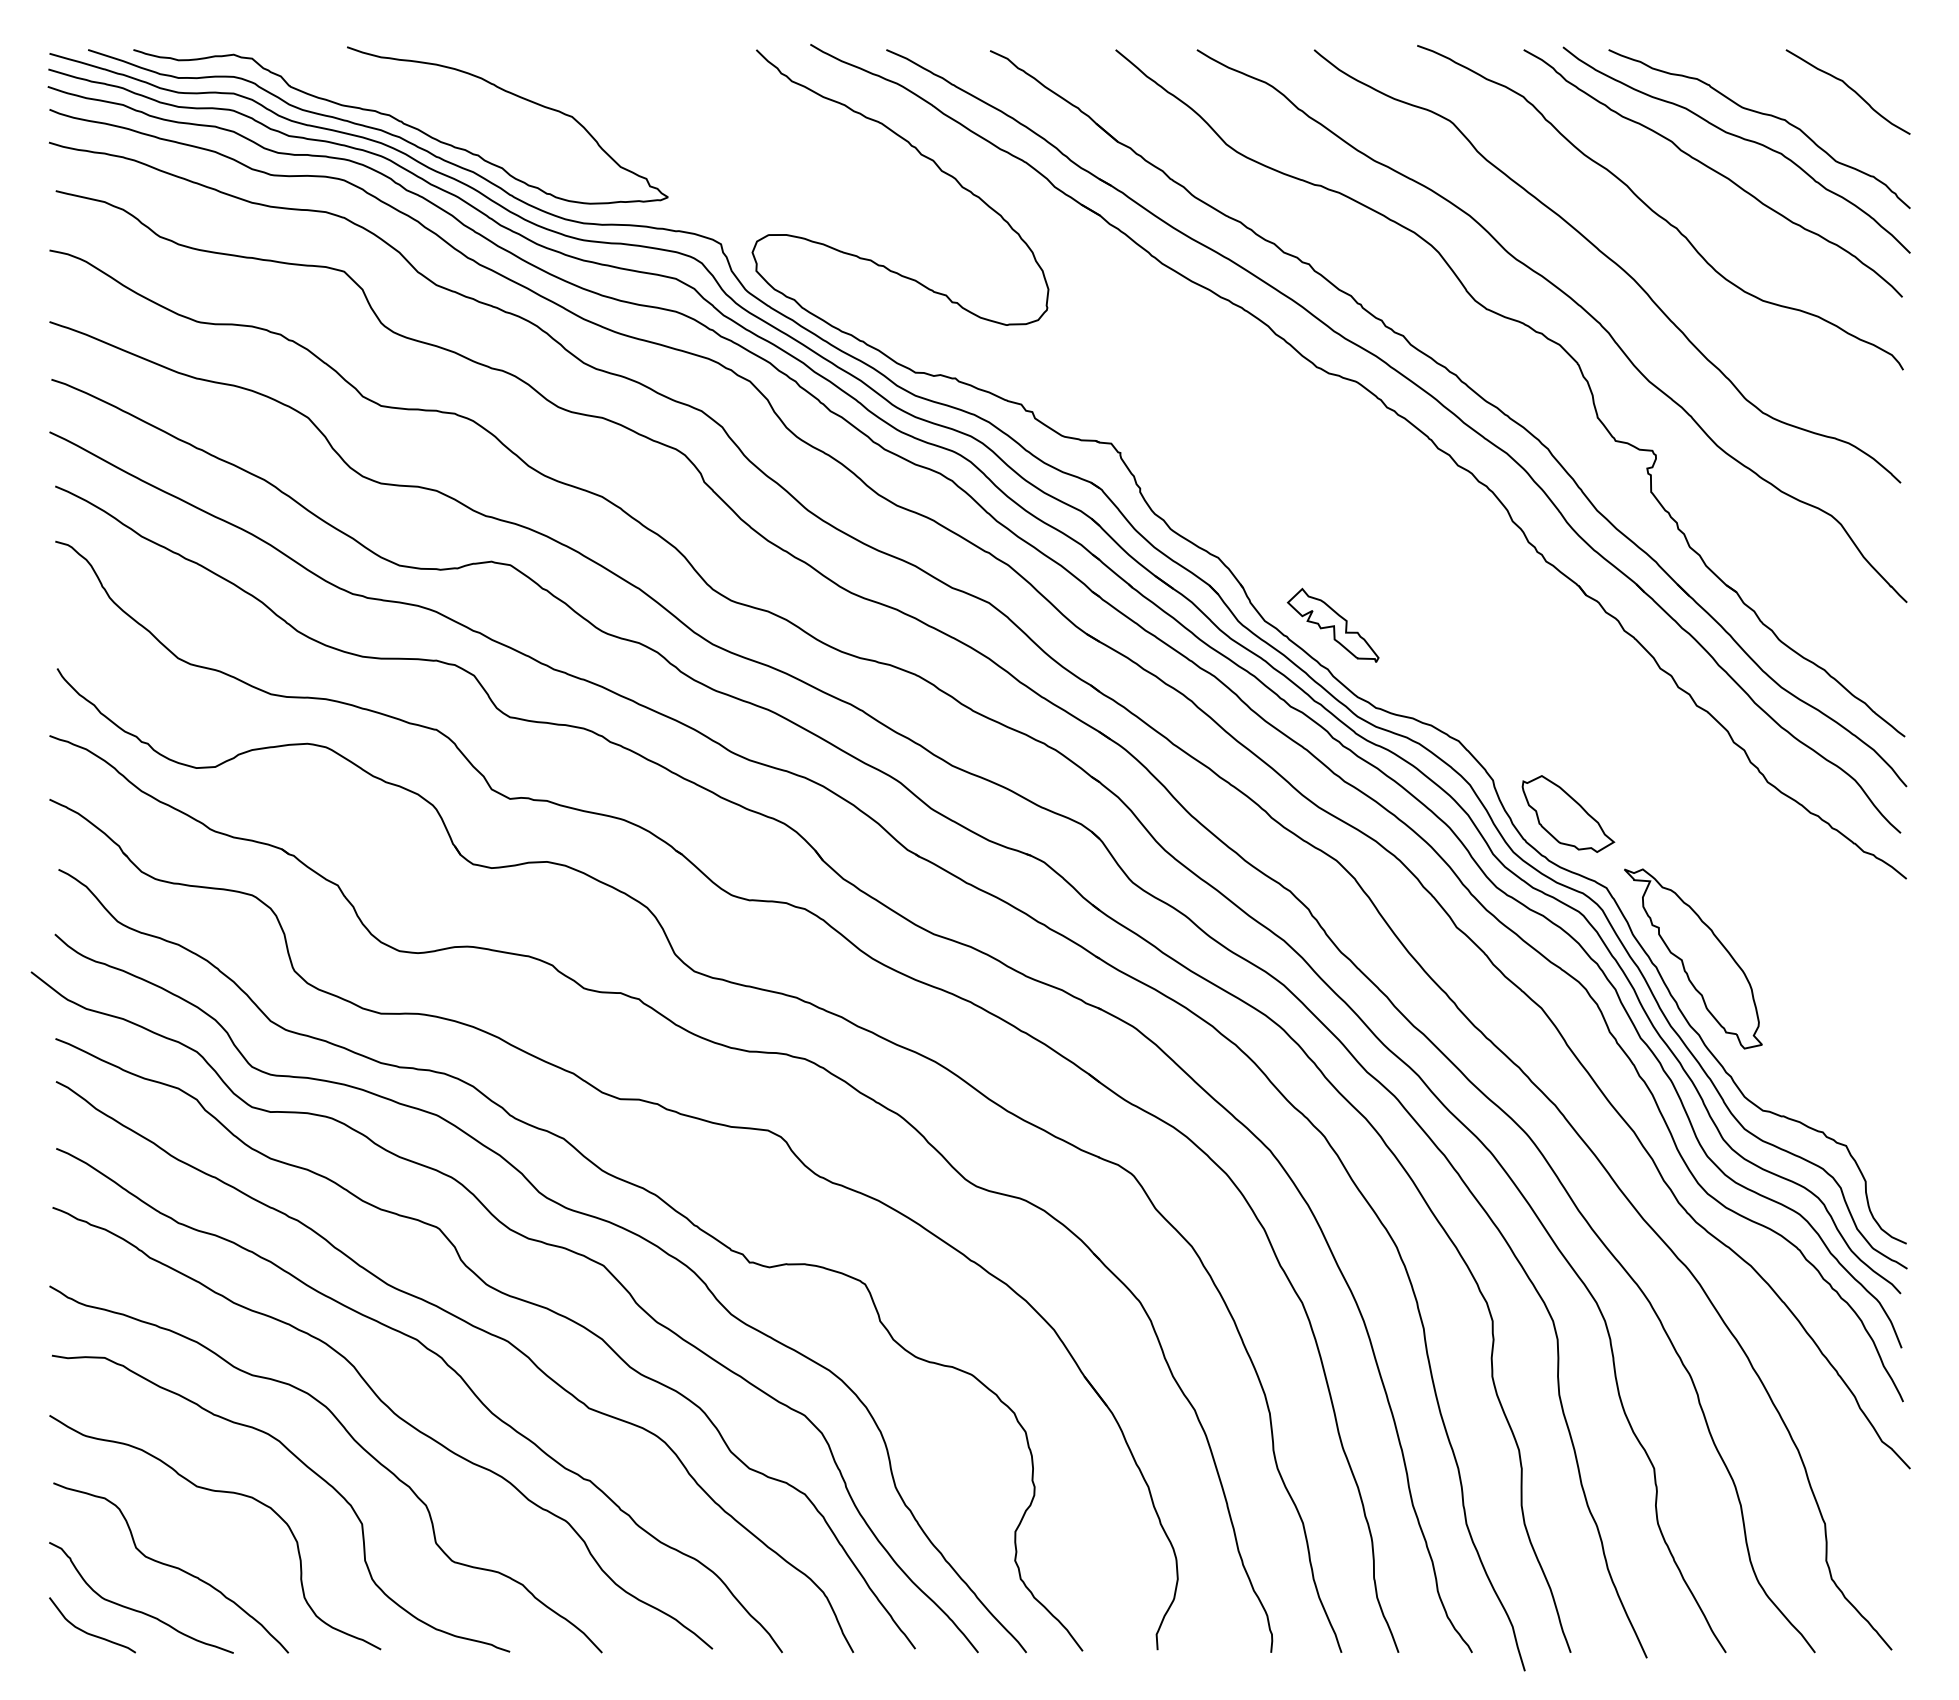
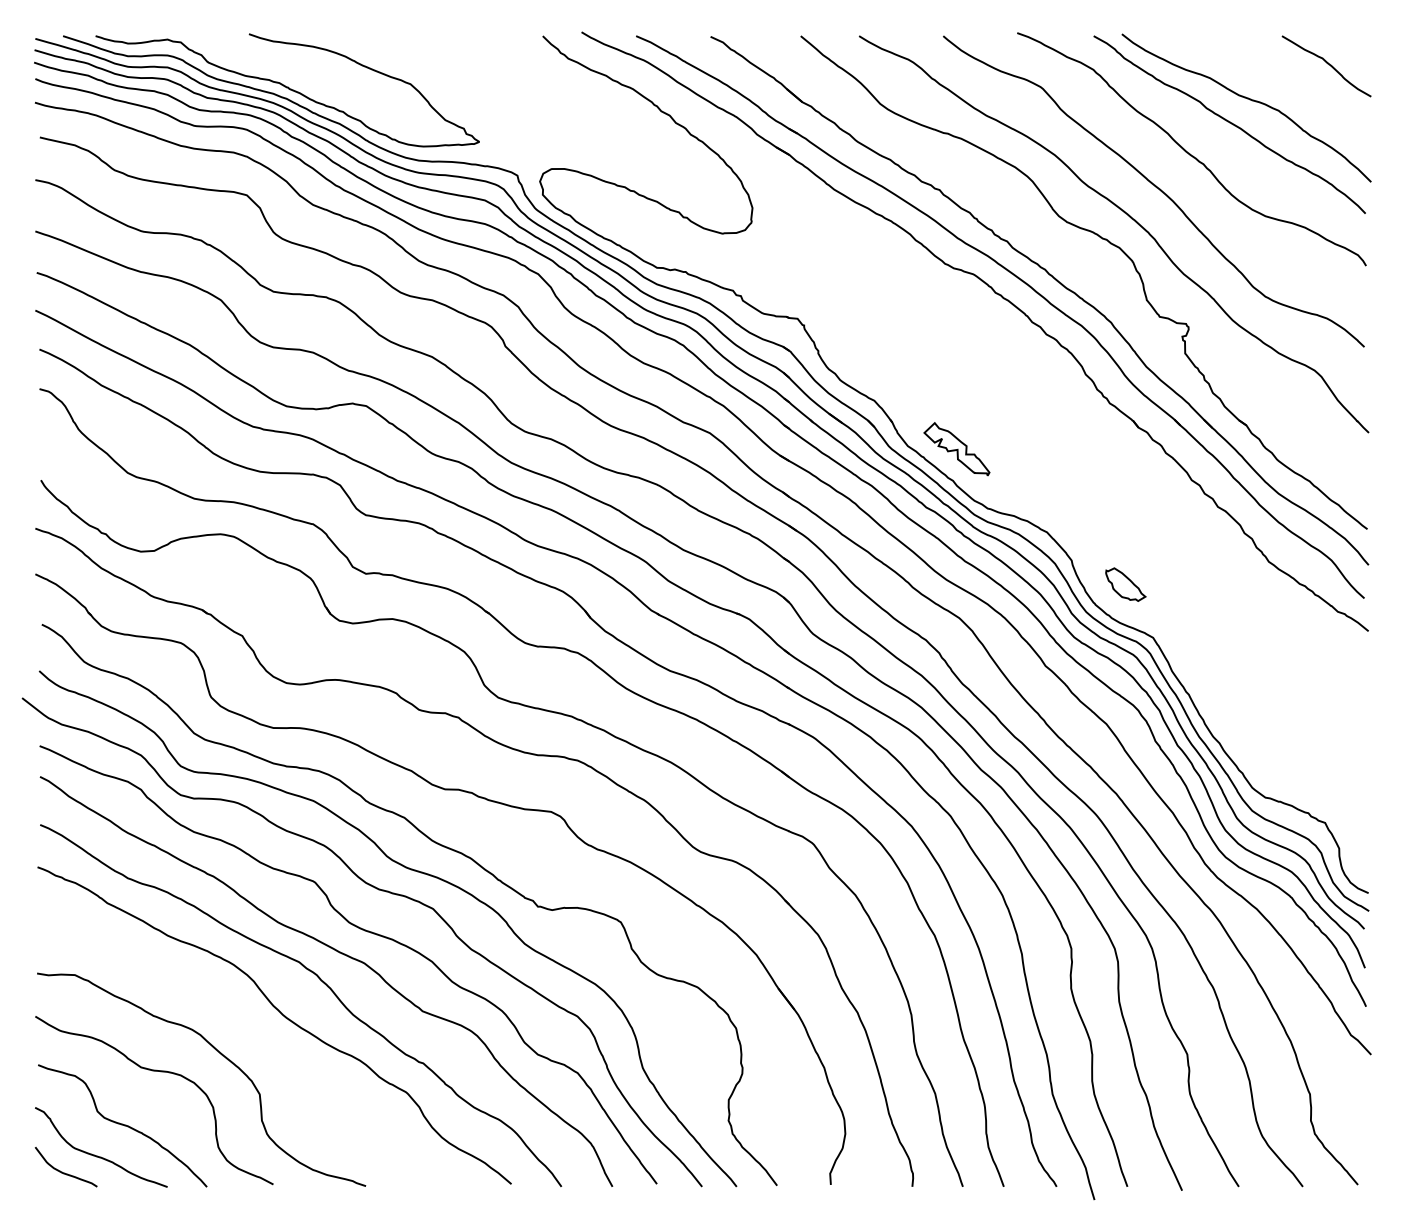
curve: (1761, 114) -> (1264, 82), removed
part: (1568, 813) -> (1125, 584), size x0.6
part: (1693, 958) -> (1215, 688), removed
curve: (353, 1440) -> (253, 1034), removed

